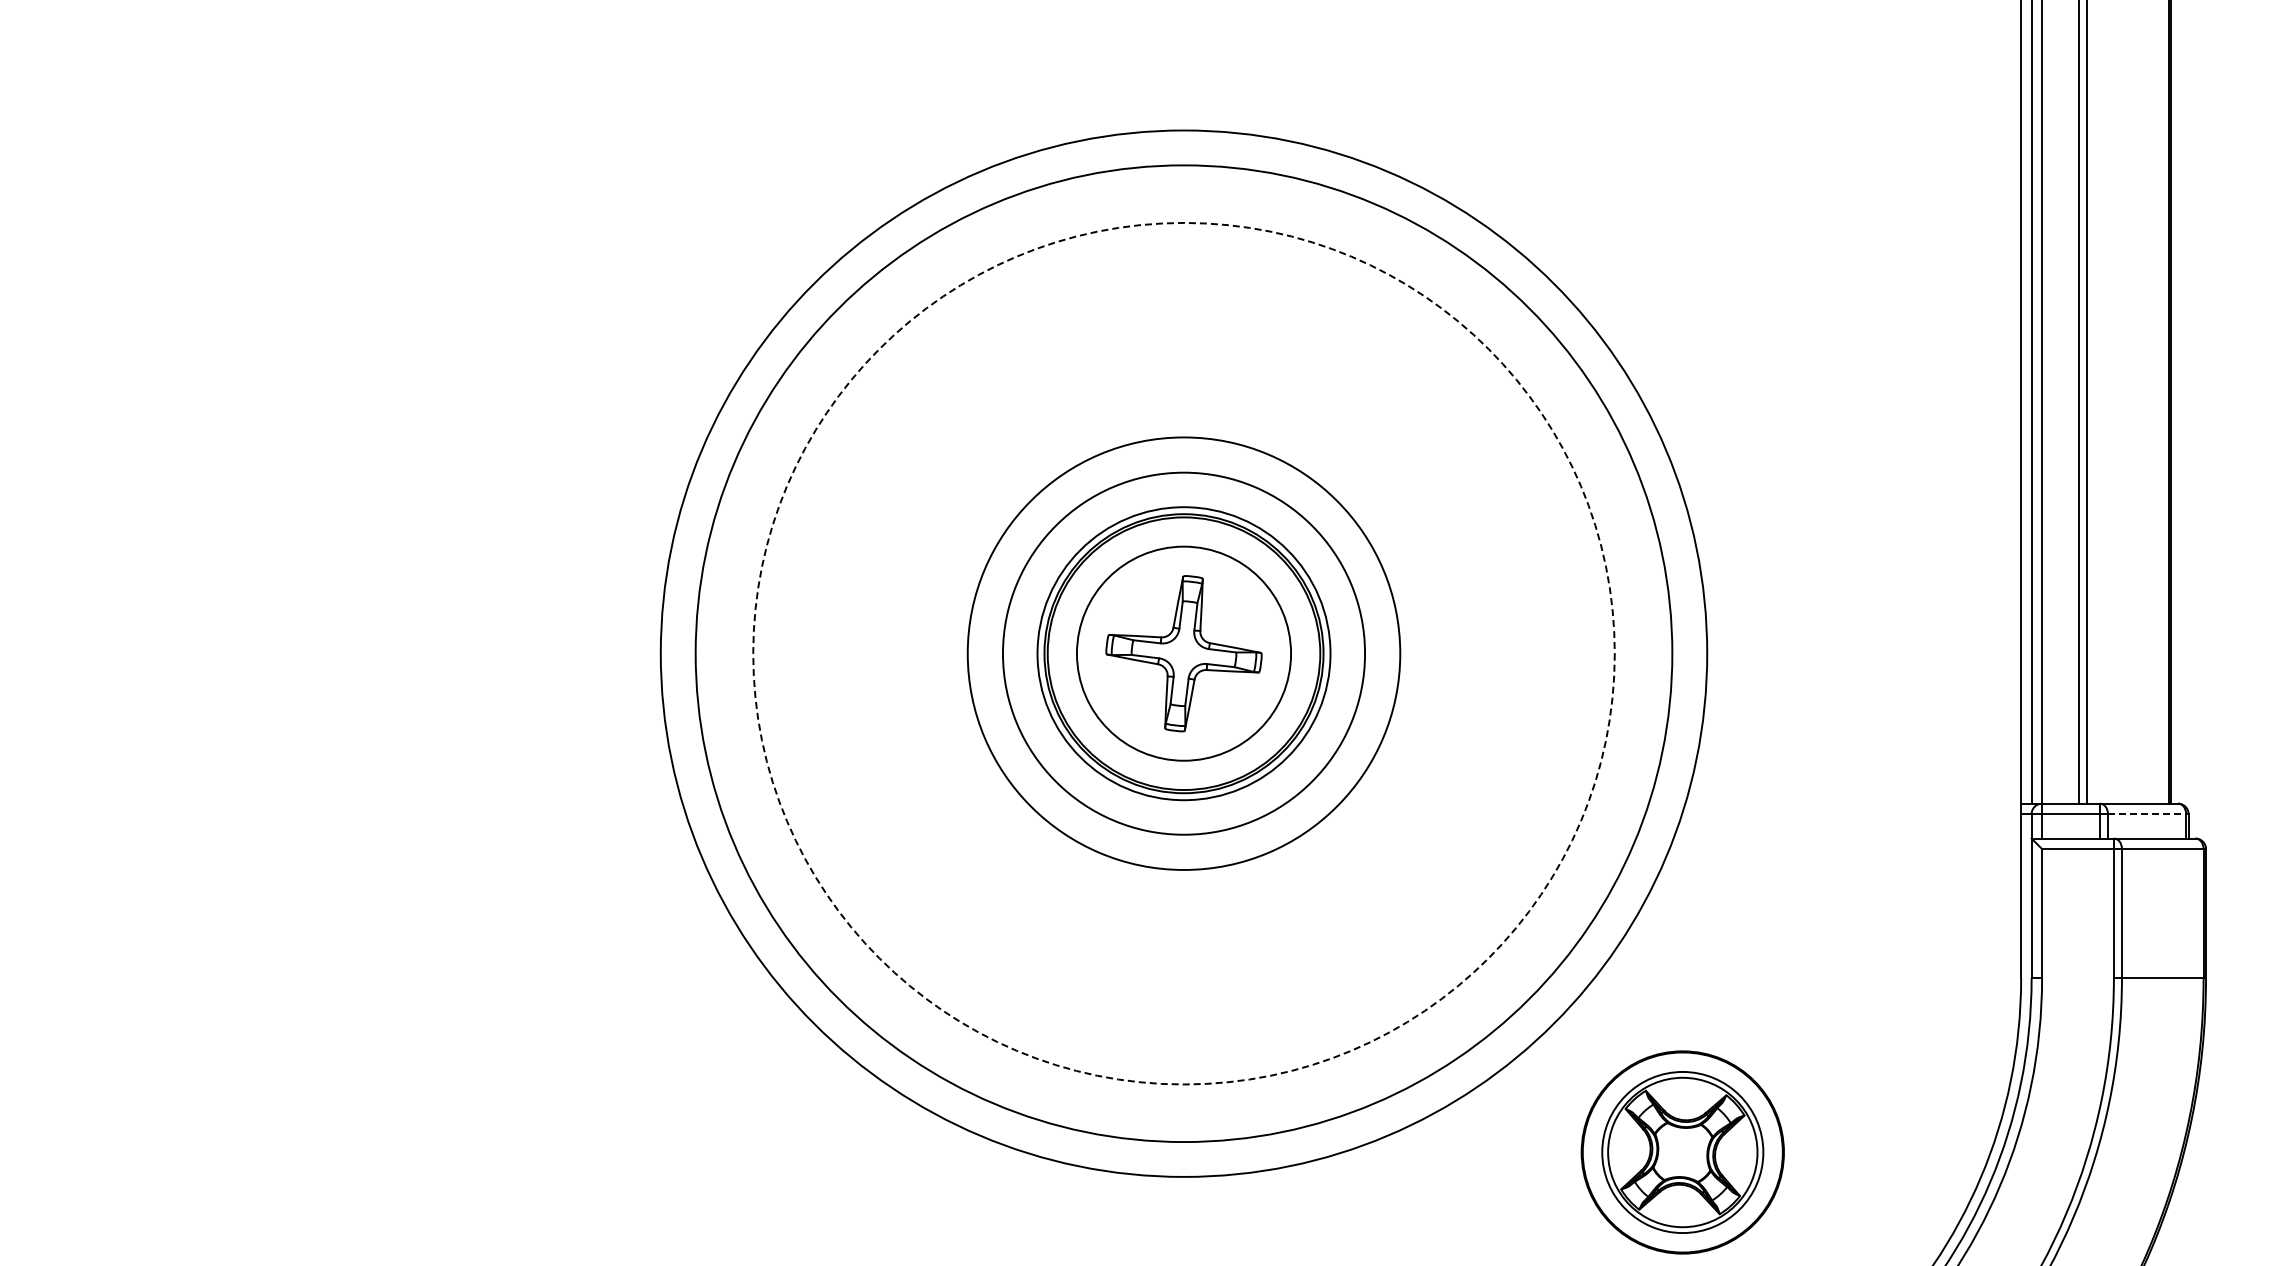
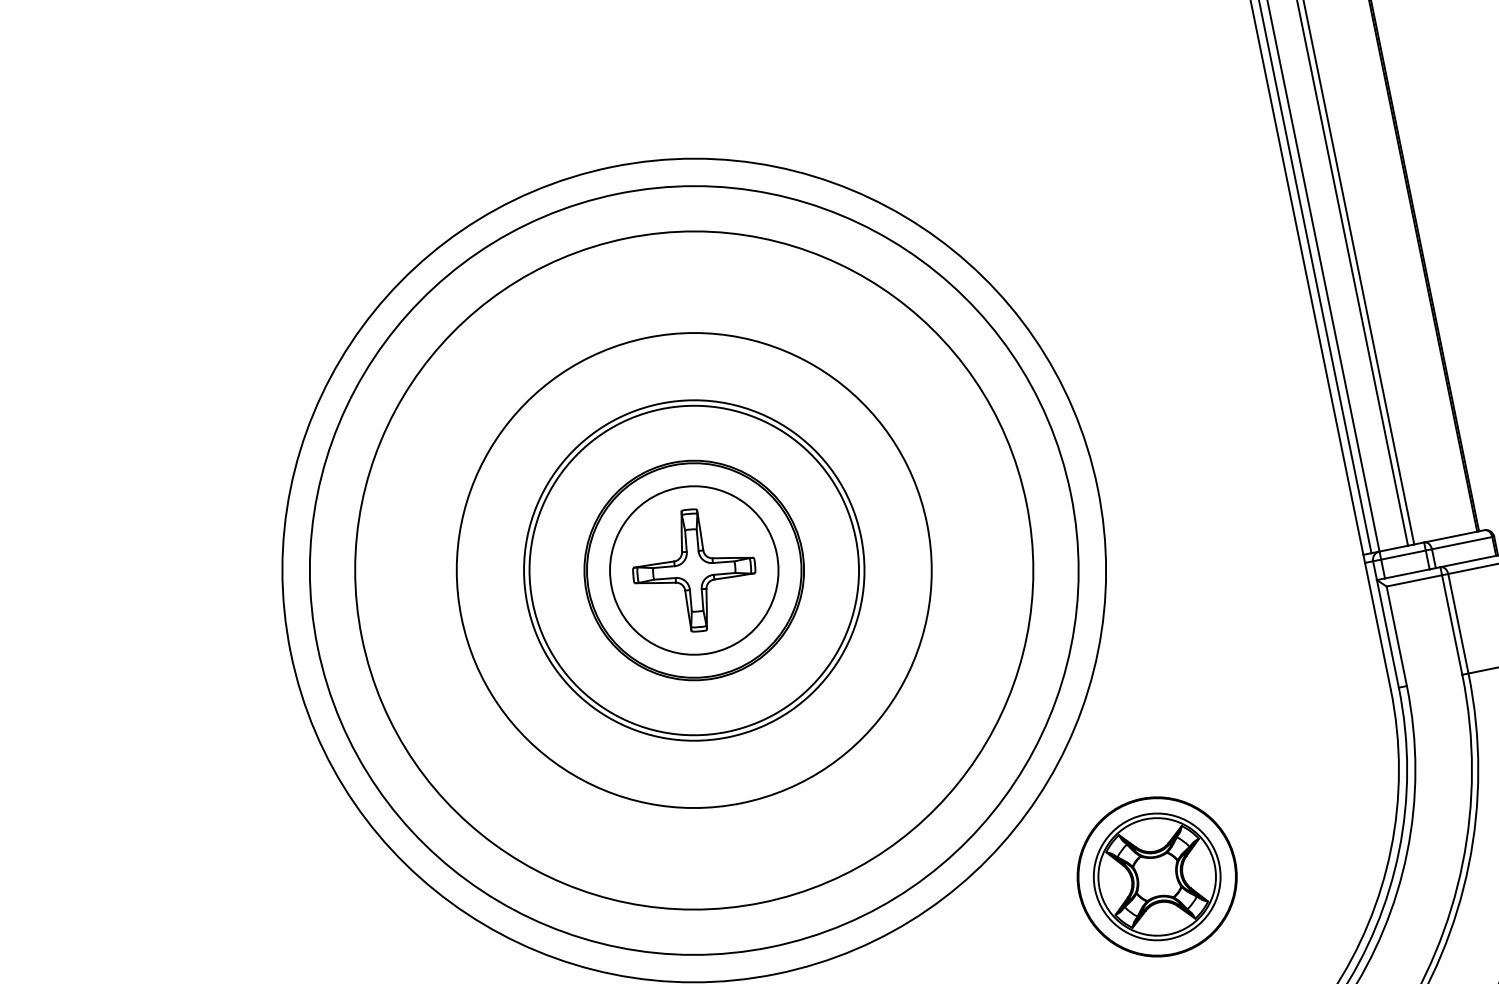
circle: (1183, 653) -> (693, 570), dashed -> solid
circle: (1183, 653) -> (693, 570), size x1.43
circle: (1183, 653) -> (693, 570), size x1.67
line: (2147, 814) -> (1462, 543), dashed -> solid

